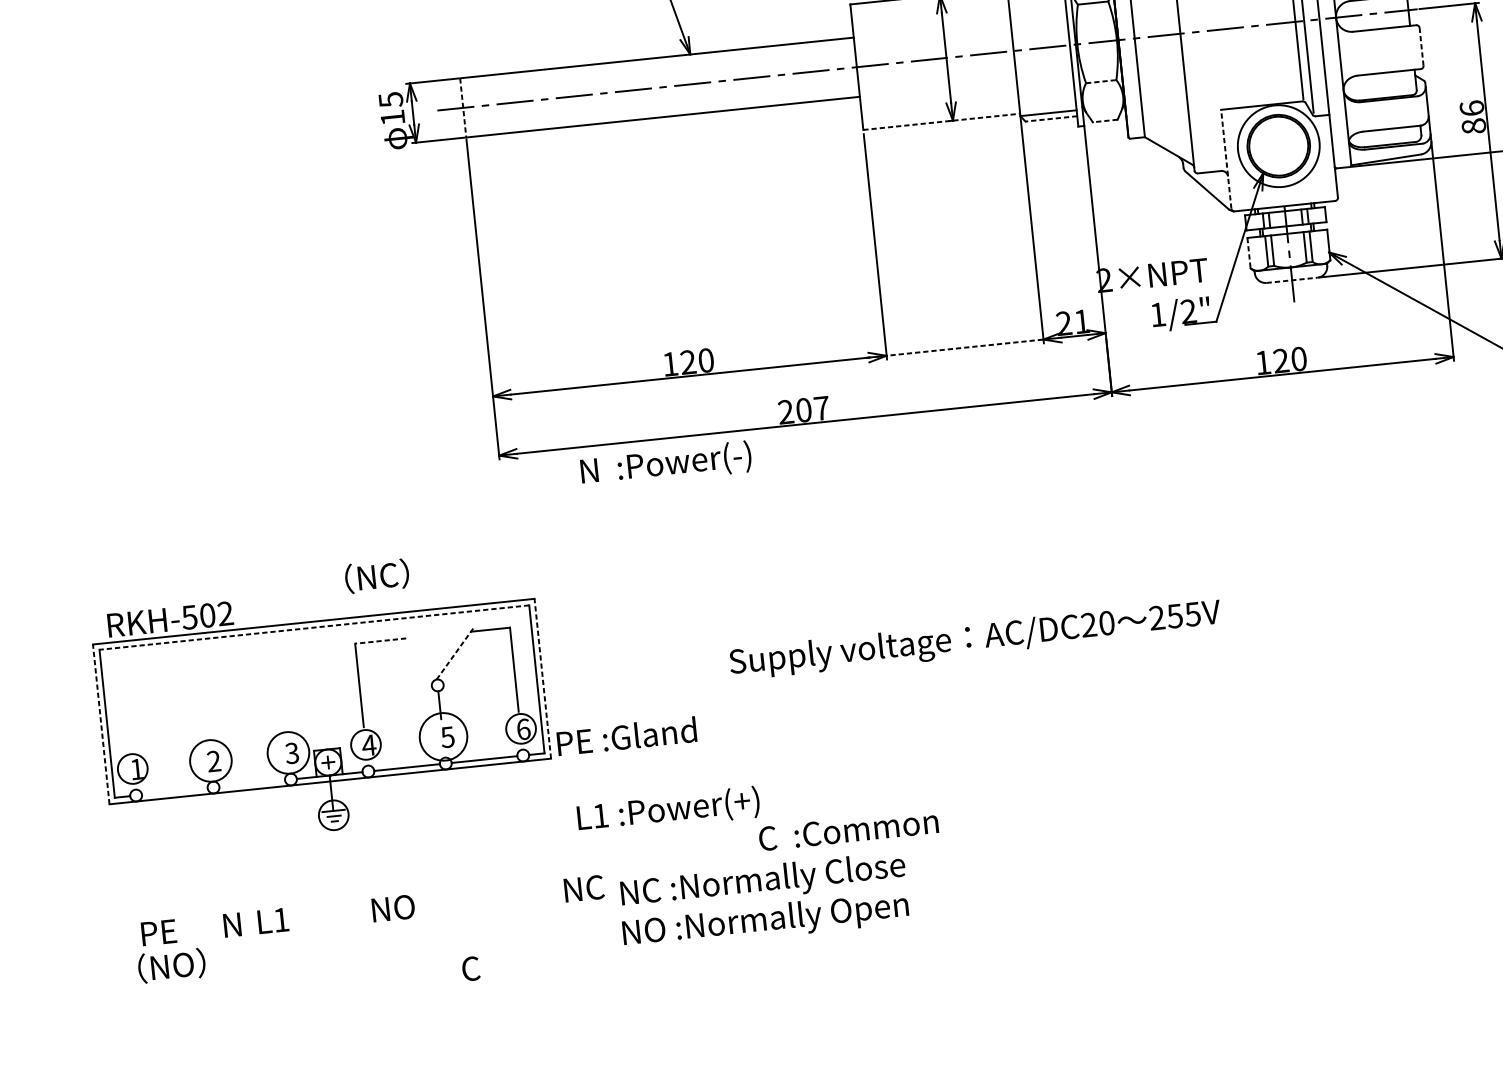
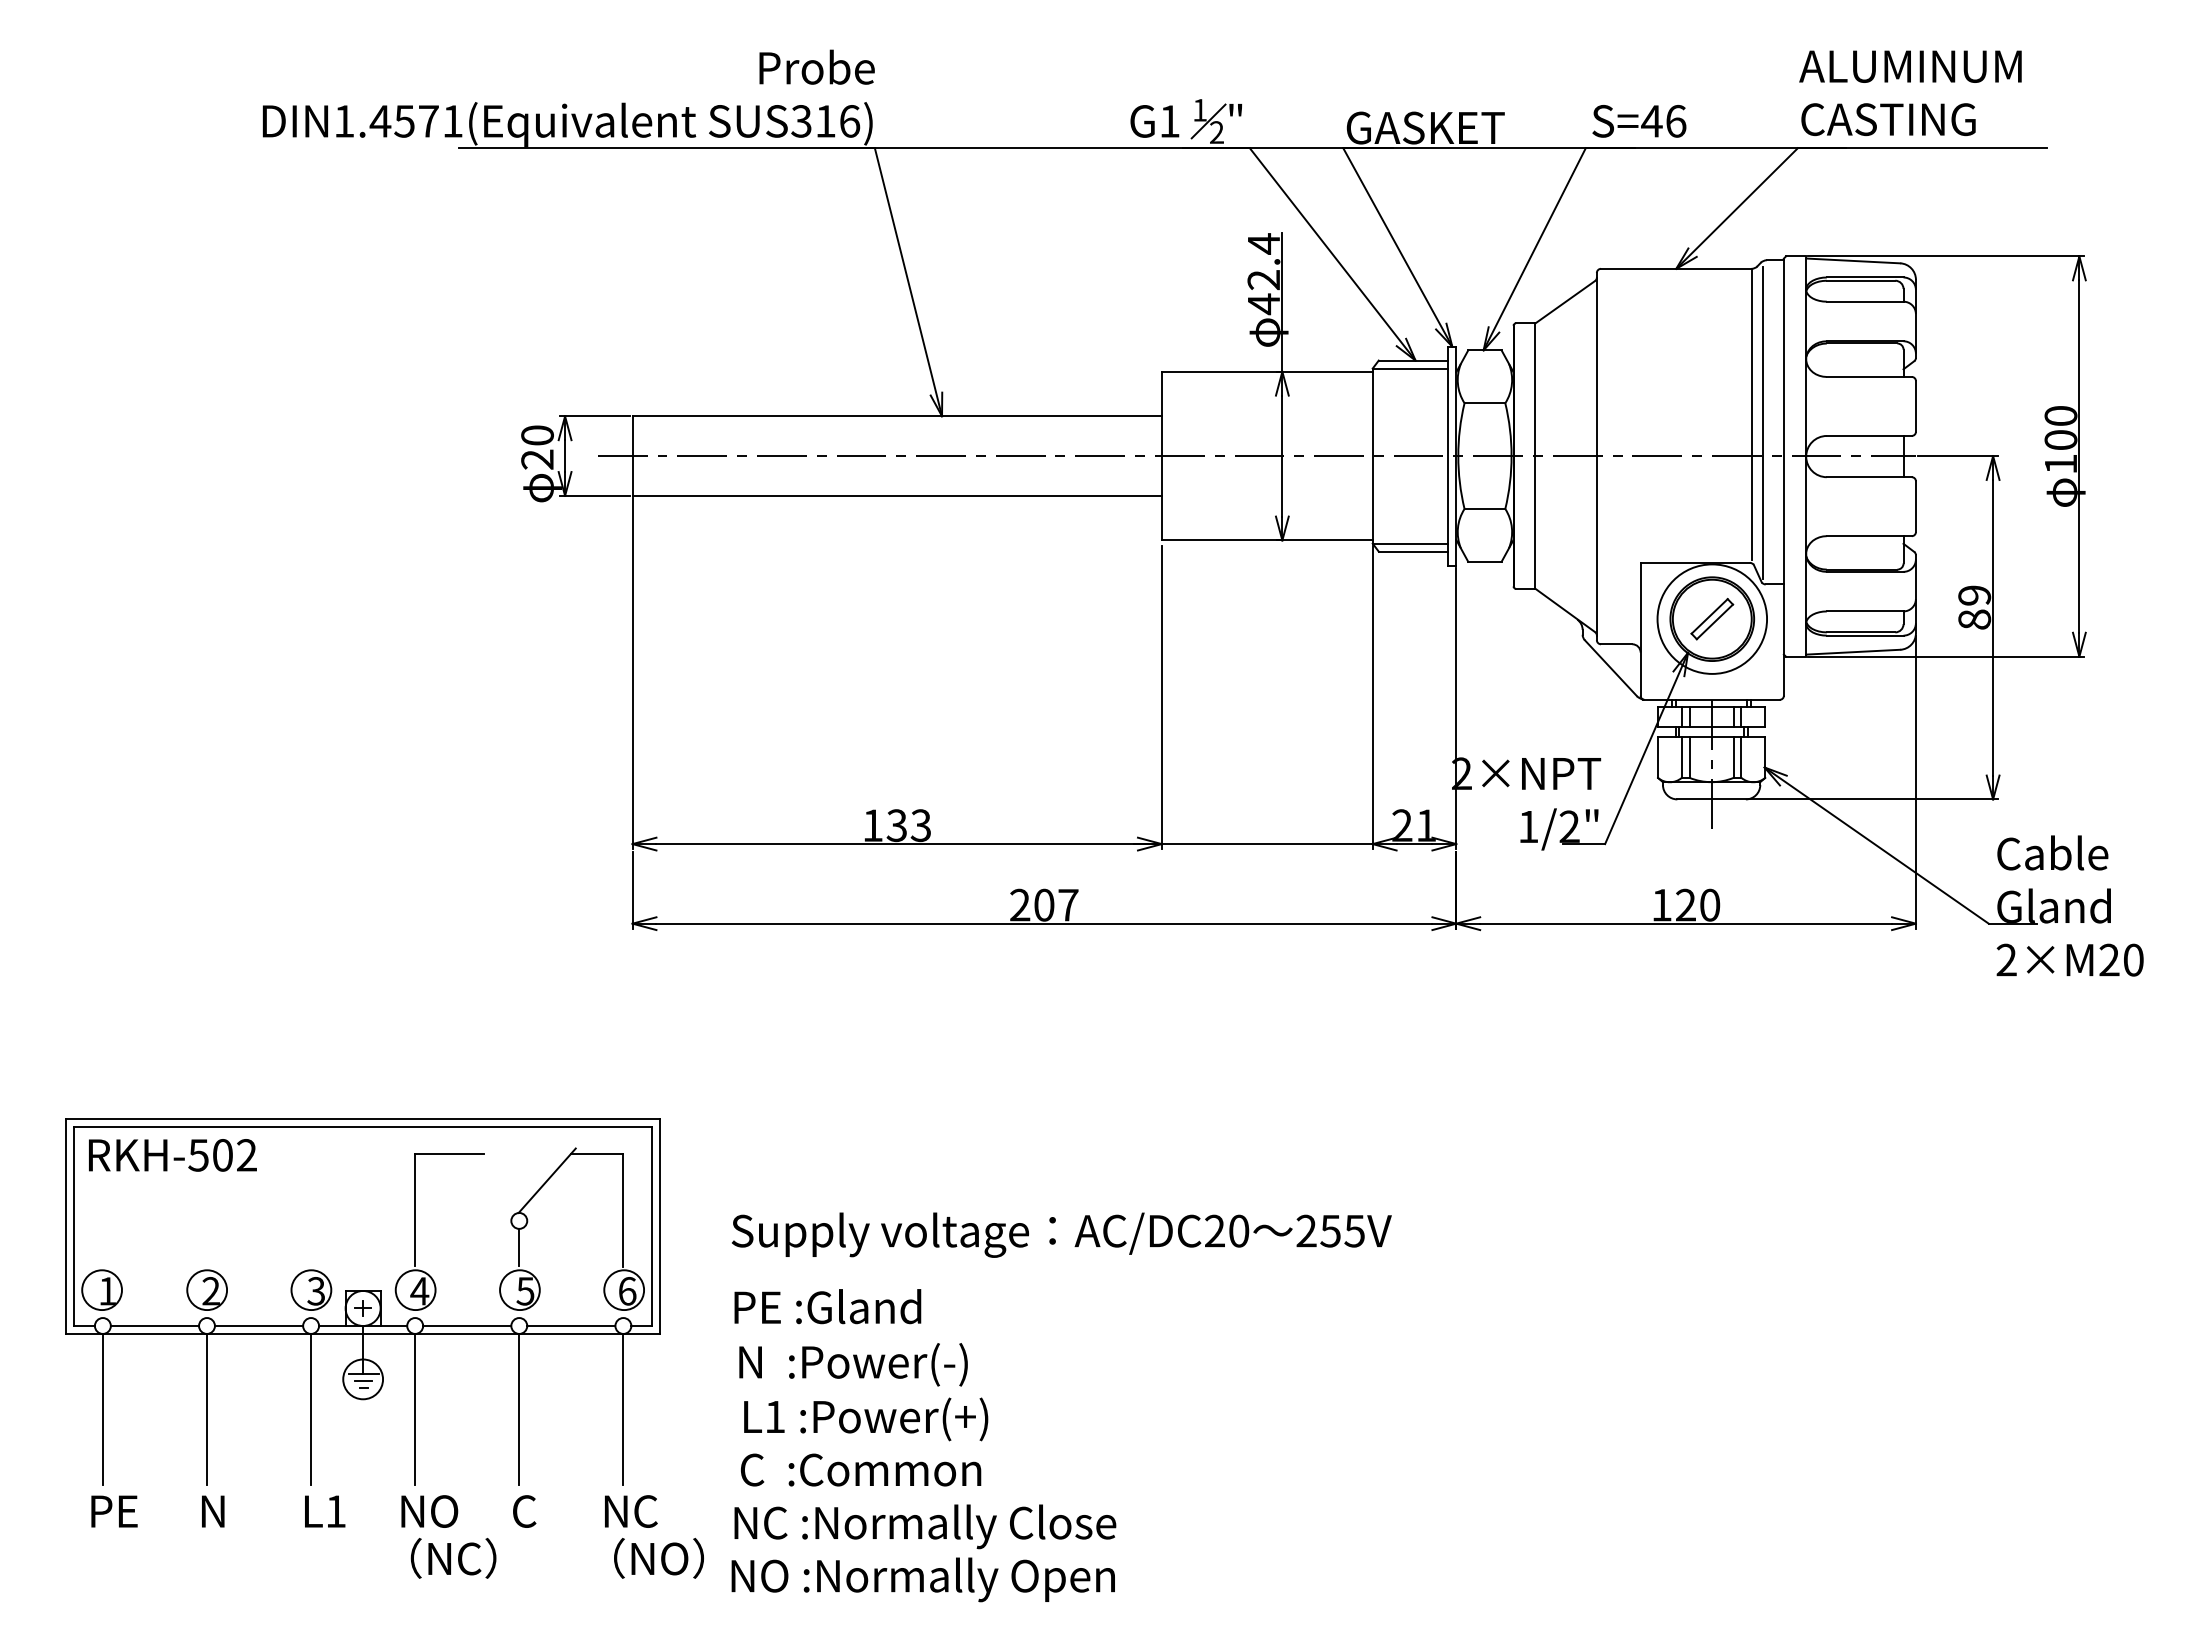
line: (1421, 46) -> (1915, 506), dashed -> solid
line: (1101, 81) -> (1485, 508), dashed -> solid
text: (391, 108) -> (537, 447), 15 -> 20
line: (463, 108) -> (632, 456), dashed -> solid
text: (1471, 108) -> (1974, 595), 86 -> 89
line: (1051, 118) -> (1413, 551), dashed -> solid
line: (1104, 120) -> (1484, 561), dashed -> solid
line: (941, 121) -> (1267, 540), dashed -> solid
part: (1278, 146) -> (1712, 619), added
line: (1226, 158) -> (1640, 628), dashed -> solid
line: (1249, 253) -> (1658, 757), dashed -> solid
line: (1292, 280) -> (1712, 799), dashed -> solid
line: (956, 348) -> (1255, 844), dashed -> solid
text: (696, 361) -> (908, 825), 120 -> 133
text: (666, 464) -> (853, 1364), moved
text: (377, 576) -> (453, 1558), moved
text: (170, 619) -> (172, 1155), moved
line: (314, 627) -> (363, 1127), dashed -> solid
text: (975, 639) -> (1061, 1234), moved
line: (379, 641) -> (448, 1154), dashed -> solid
line: (455, 653) -> (547, 1180), dashed -> solid
line: (543, 678) -> (660, 1226), dashed -> solid
line: (101, 724) -> (66, 1226), dashed -> solid
text: (626, 736) -> (827, 1306), moved
circle: (443, 737) -> (519, 1290), size x0.62
circle: (288, 753) -> (311, 1290), size x0.71
circle: (211, 761) -> (207, 1290), size x0.71
line: (251, 783) -> (258, 1325), added
line: (174, 791) -> (154, 1325), added
text: (668, 810) -> (866, 1419), moved
line: (529, 817) -> (623, 1409), added
line: (452, 825) -> (519, 1409), added
text: (848, 829) -> (861, 1469), moved
line: (375, 833) -> (415, 1409), added
line: (297, 841) -> (311, 1409), added
line: (220, 849) -> (207, 1409), added
line: (142, 857) -> (102, 1409), added
text: (584, 888) -> (631, 1511), moved
text: (273, 920) -> (325, 1511), moved
text: (171, 965) -> (658, 1558), moved
text: (470, 968) -> (524, 1511), moved

